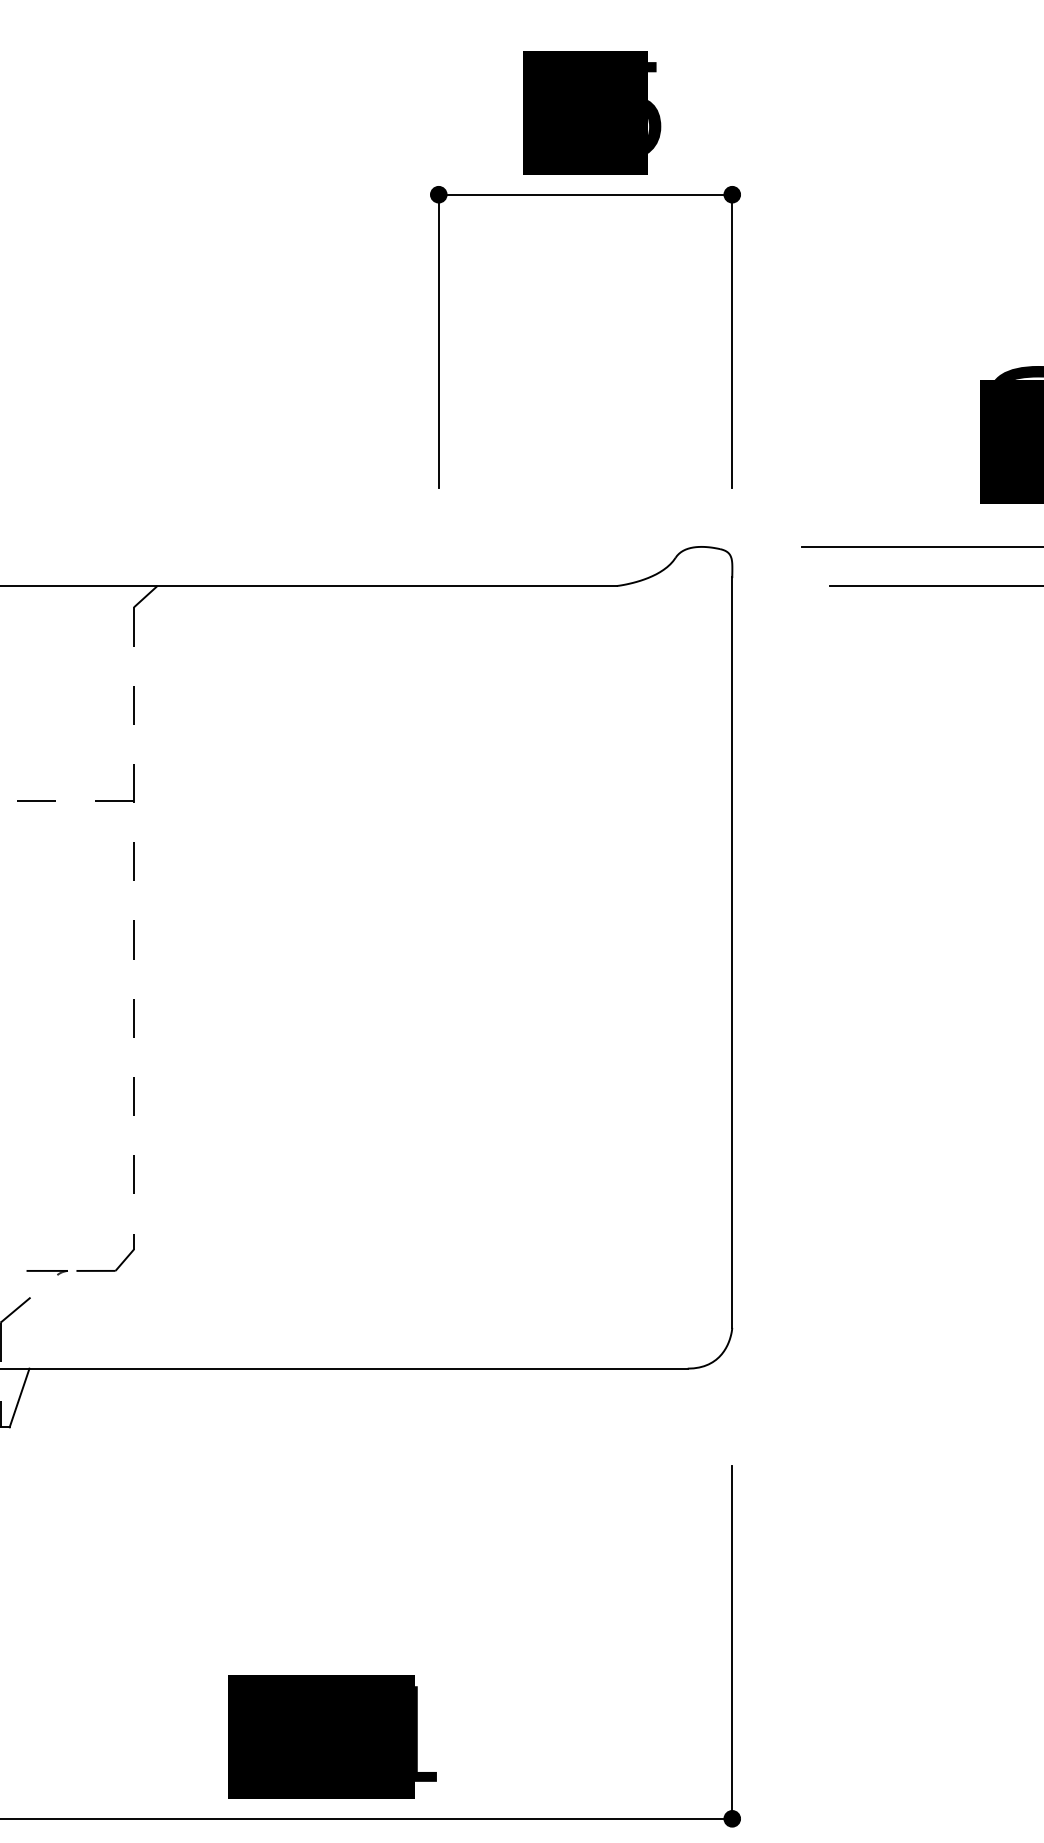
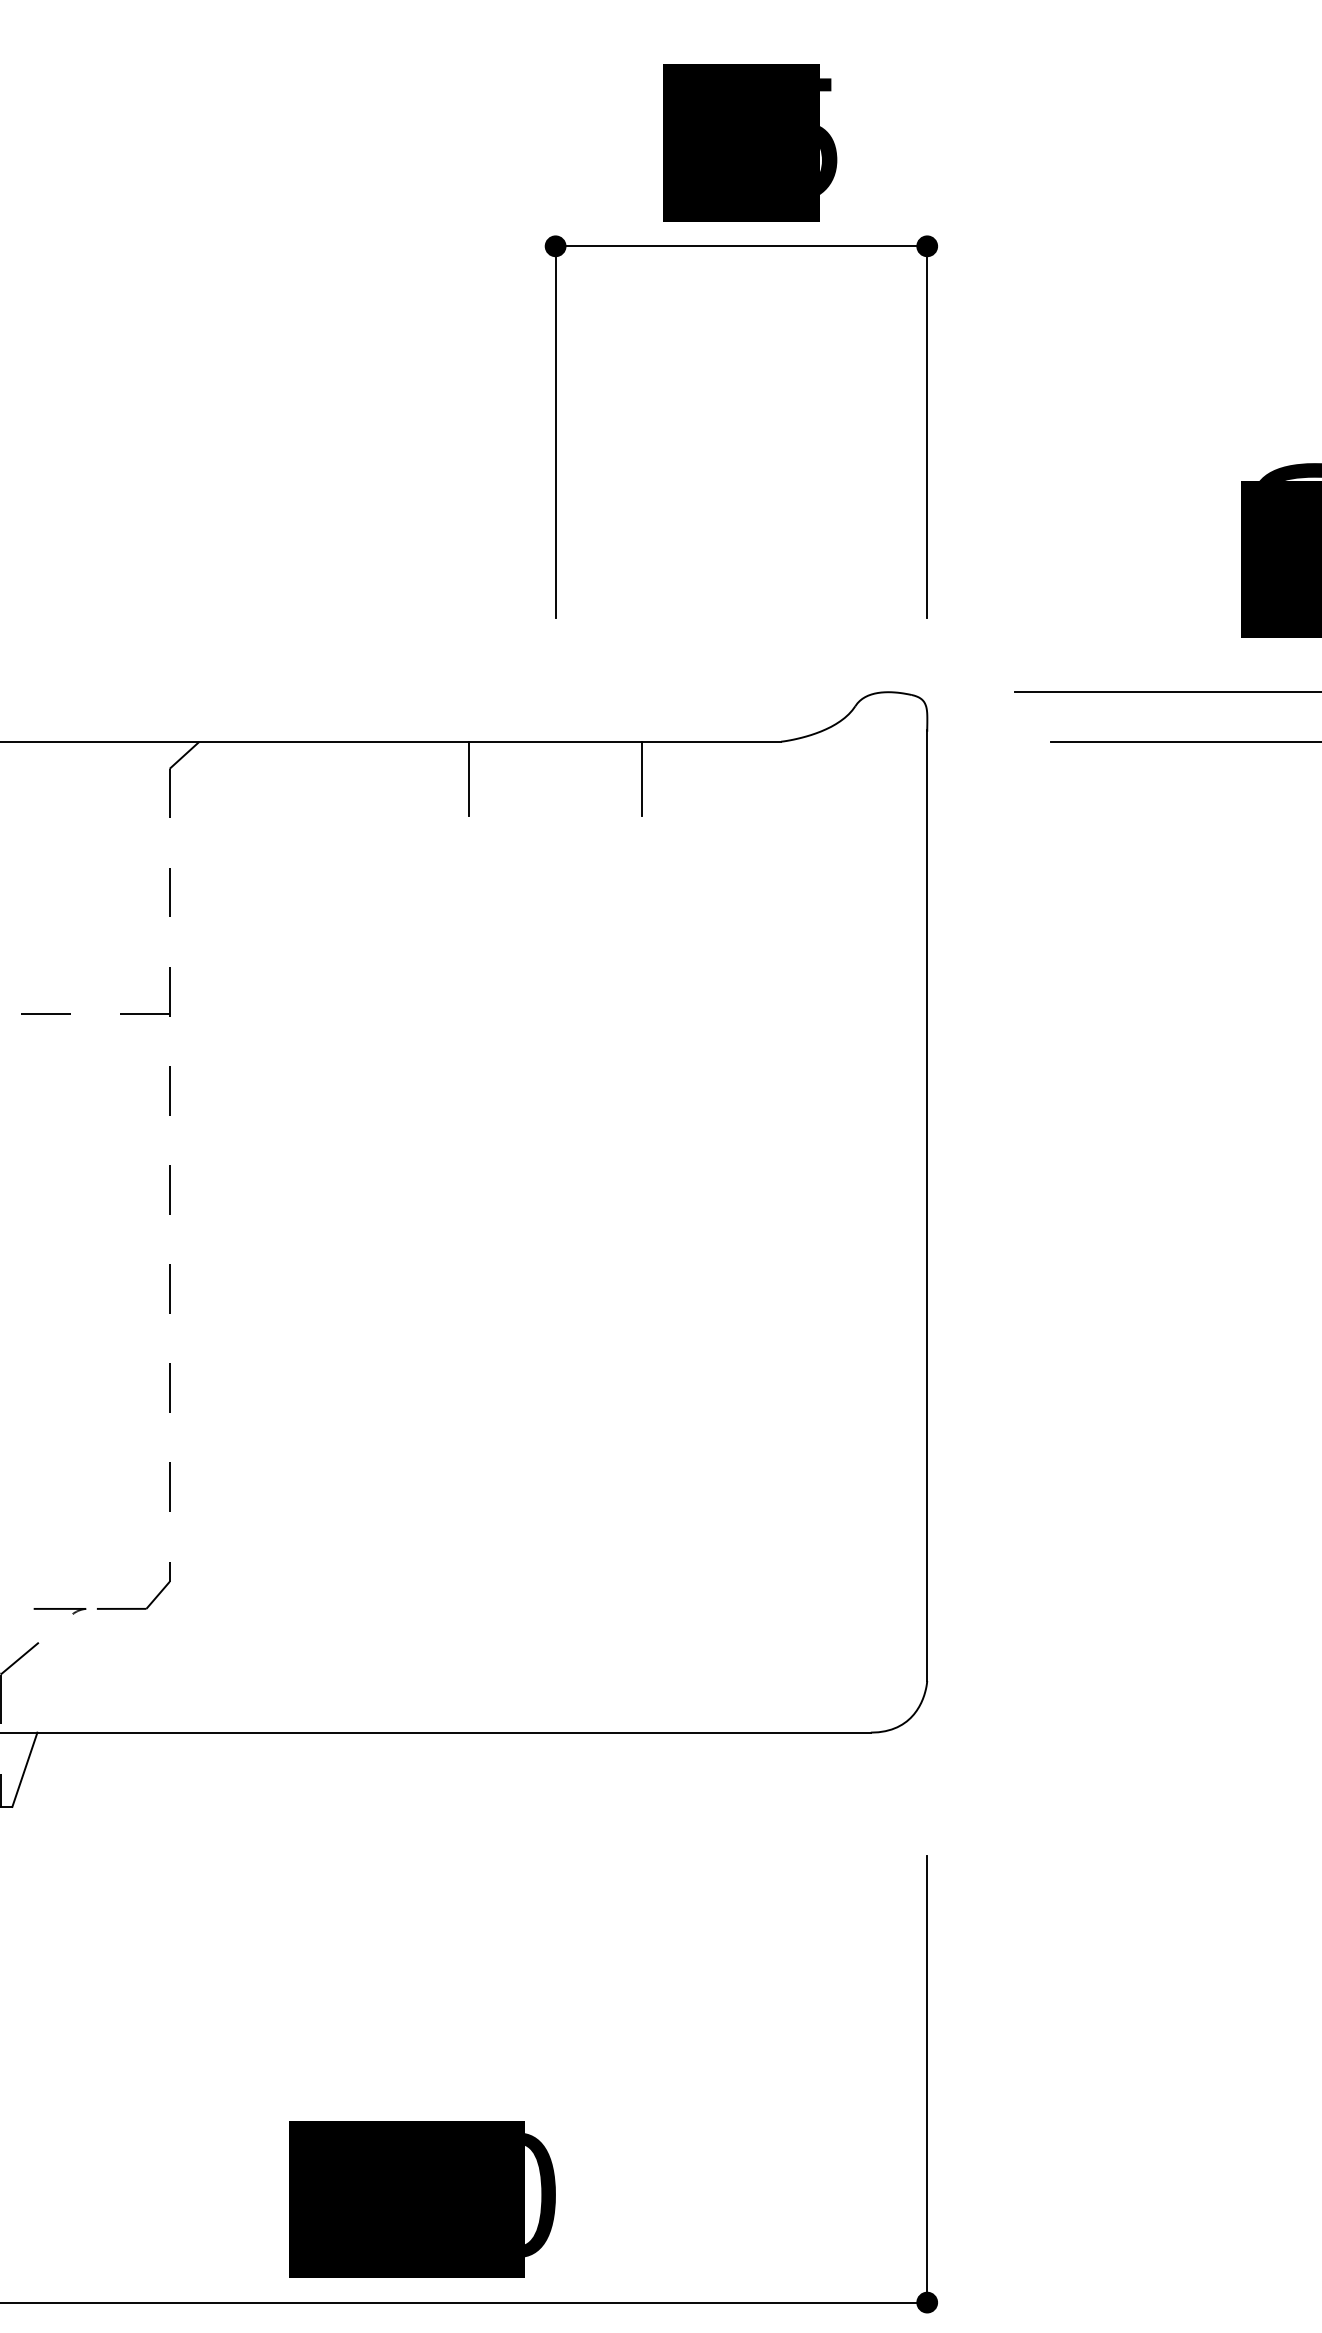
line: (370, 615) -> (469, 779), added
line: (507, 615) -> (642, 779), added
text: (426, 1733) -> (540, 2194), 211 -> 210

